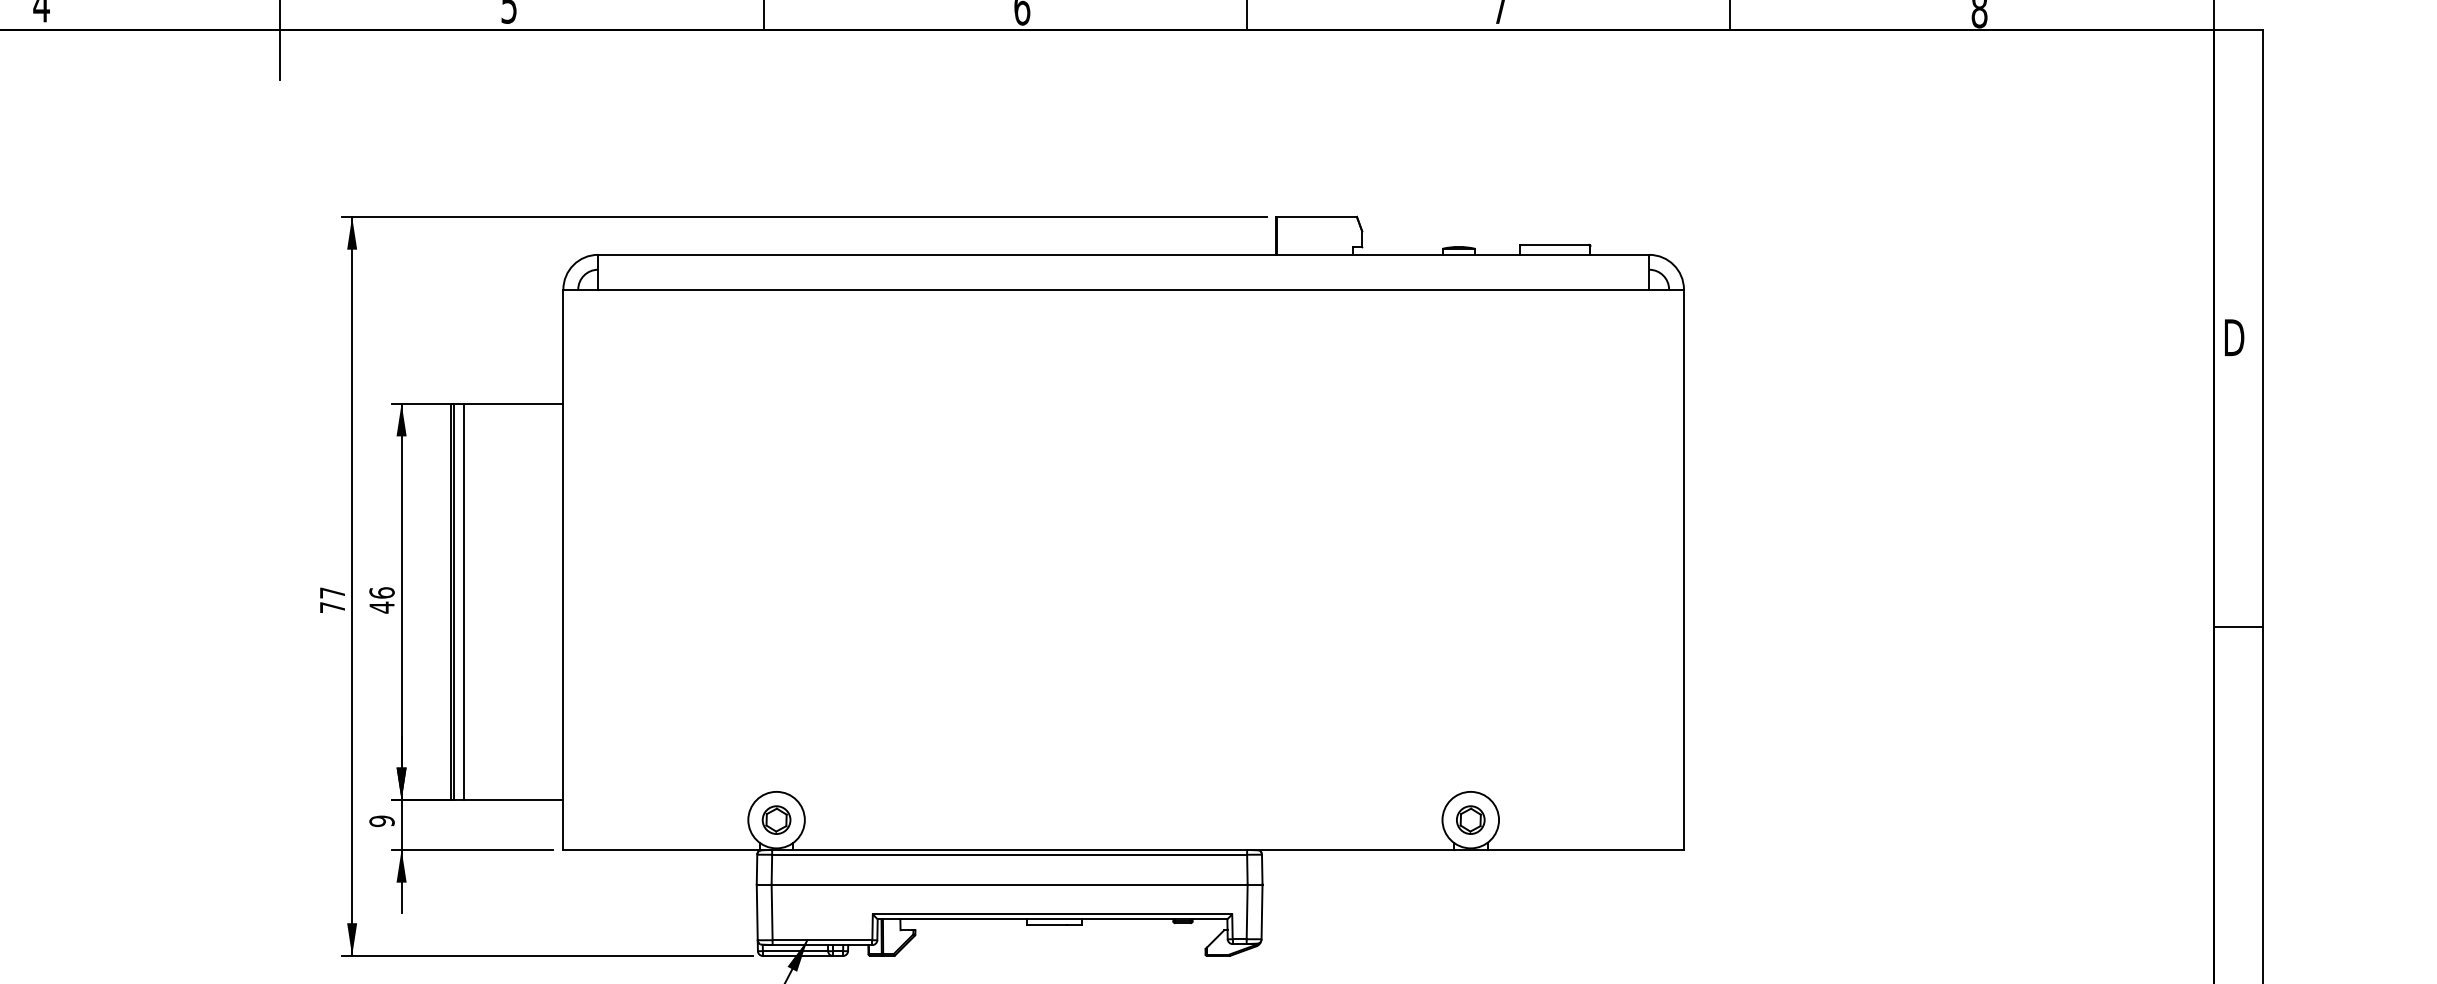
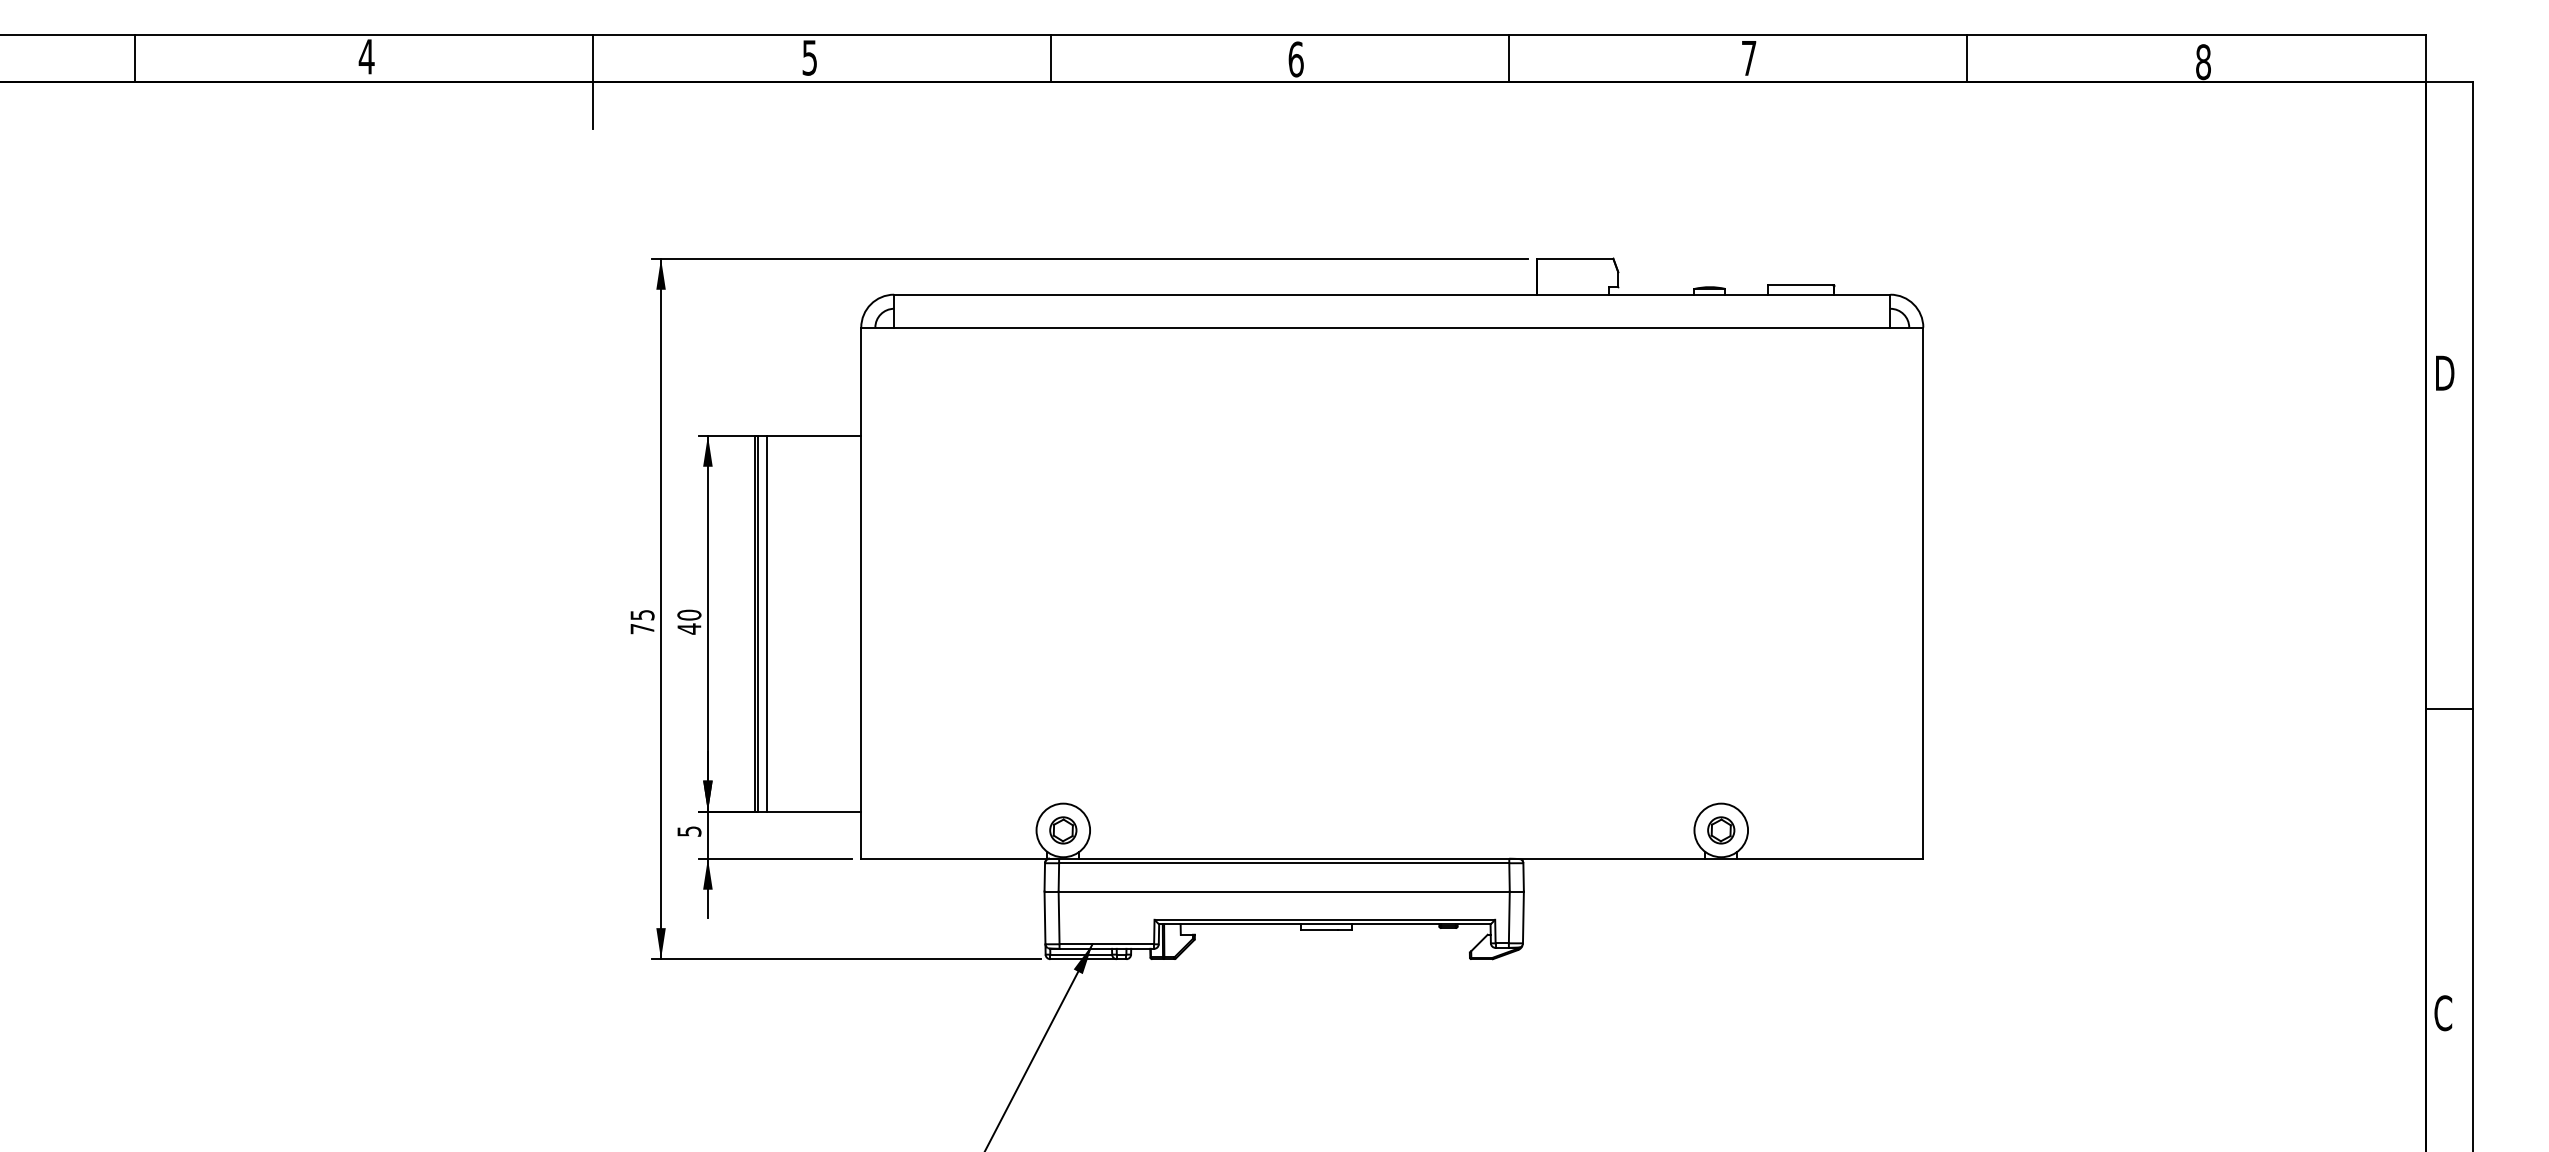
text: (382, 592) -> (689, 614), 46 -> 40
text: (332, 593) -> (642, 615), 77 -> 75
line: (2238, 627) -> (2448, 709), moved
text: (382, 821) -> (689, 831), 9 -> 5

